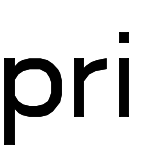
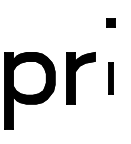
part: (123, 36) -> (110, 22), moved
part: (123, 87) -> (110, 78), size x0.6

